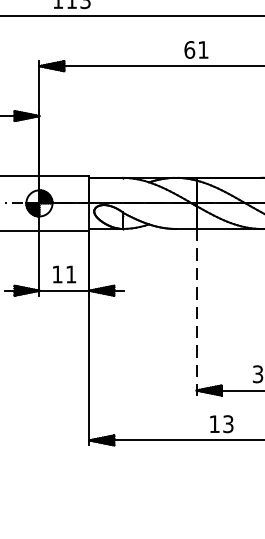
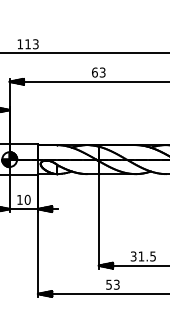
text: (203, 49) -> (102, 72), 61 -> 63
text: (70, 273) -> (27, 199), 11 -> 10
line: (196, 312) -> (98, 221), dashed -> solid
text: (213, 423) -> (108, 284), 13 -> 53

